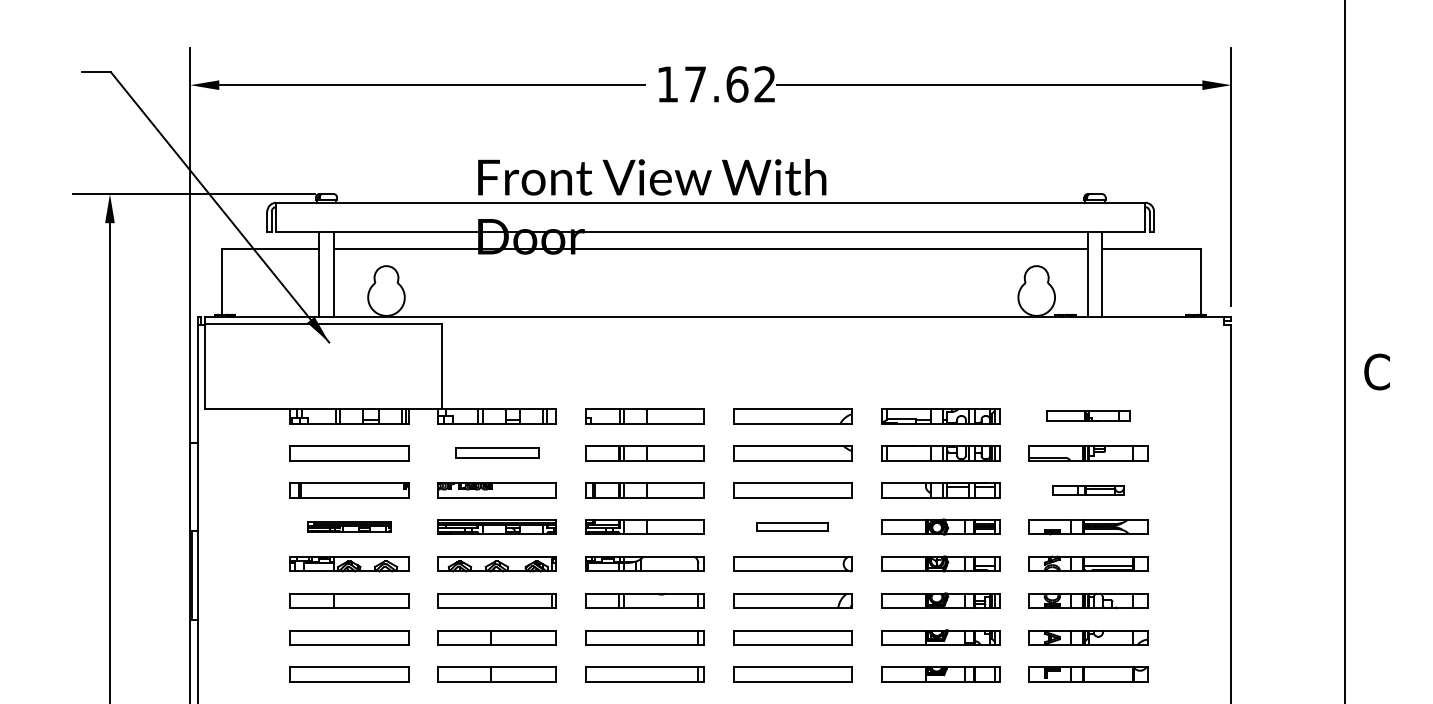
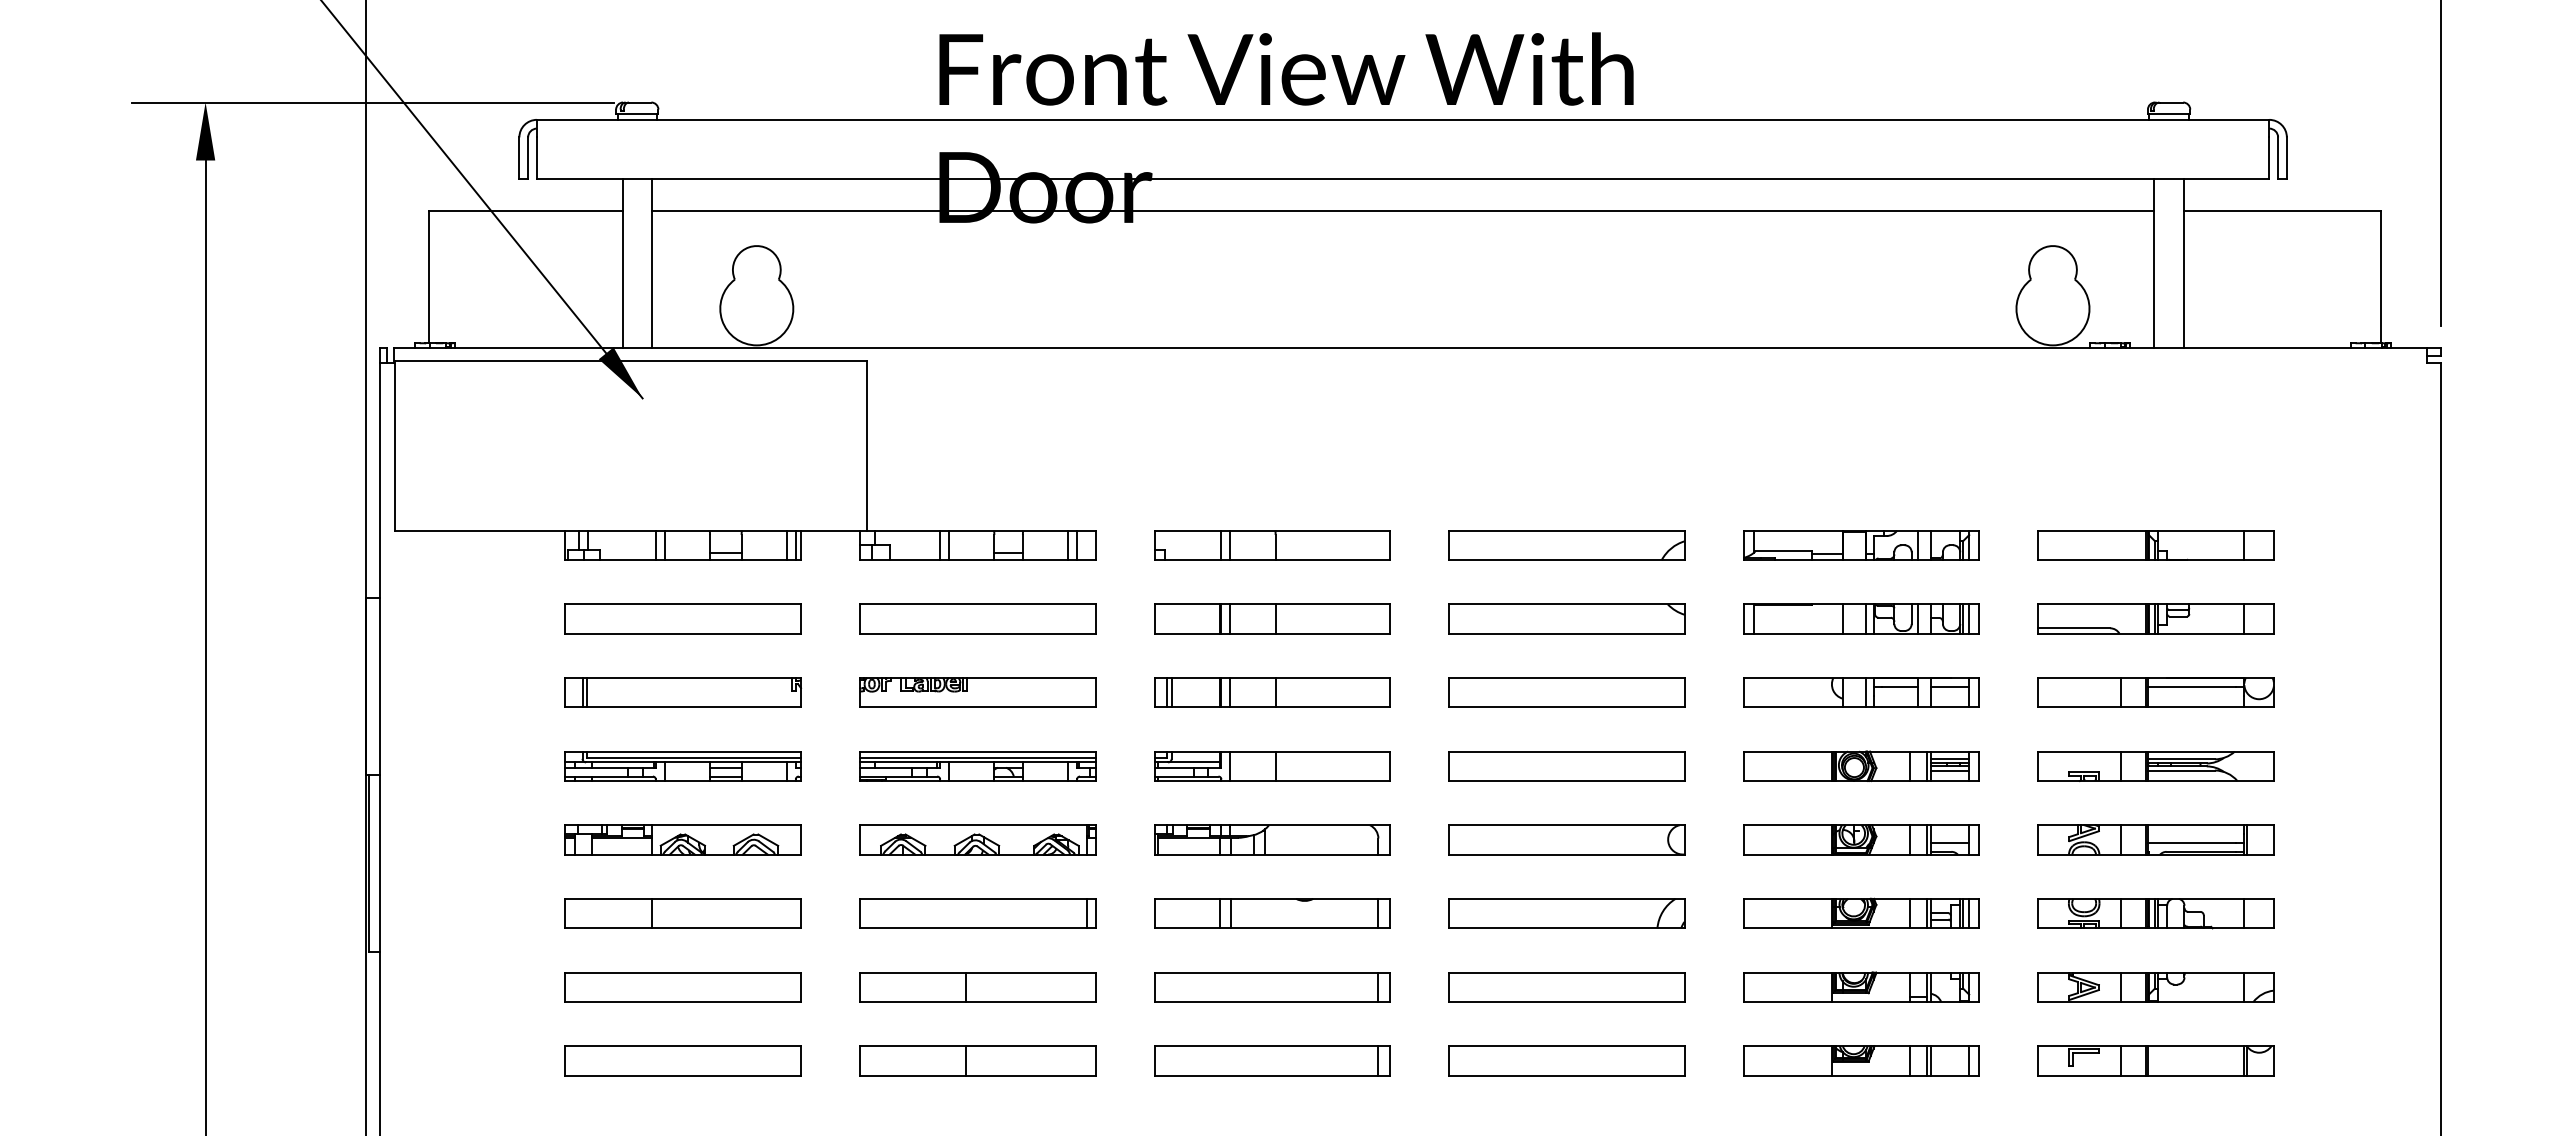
part: (1088, 416) -> (2156, 545), size x1.43
part: (496, 453) -> (976, 619), size x1.43
part: (1088, 490) -> (2156, 693), size x1.67
part: (349, 526) -> (683, 765), size x1.43
part: (792, 526) -> (1566, 765), size x1.67

